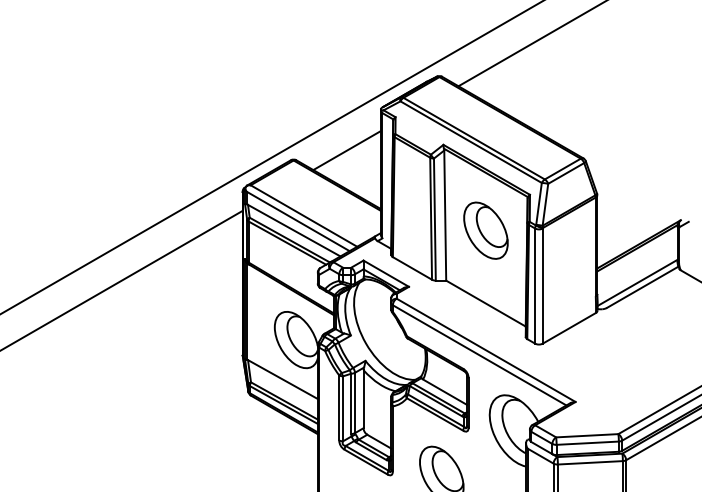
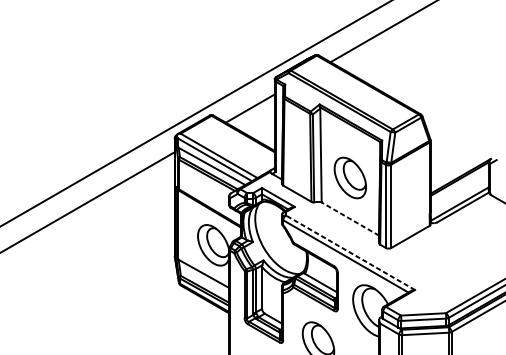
part: (485, 230) -> (350, 177), moved
line: (485, 303) -> (350, 218), solid -> dashed
line: (485, 350) -> (350, 252), solid -> dashed

